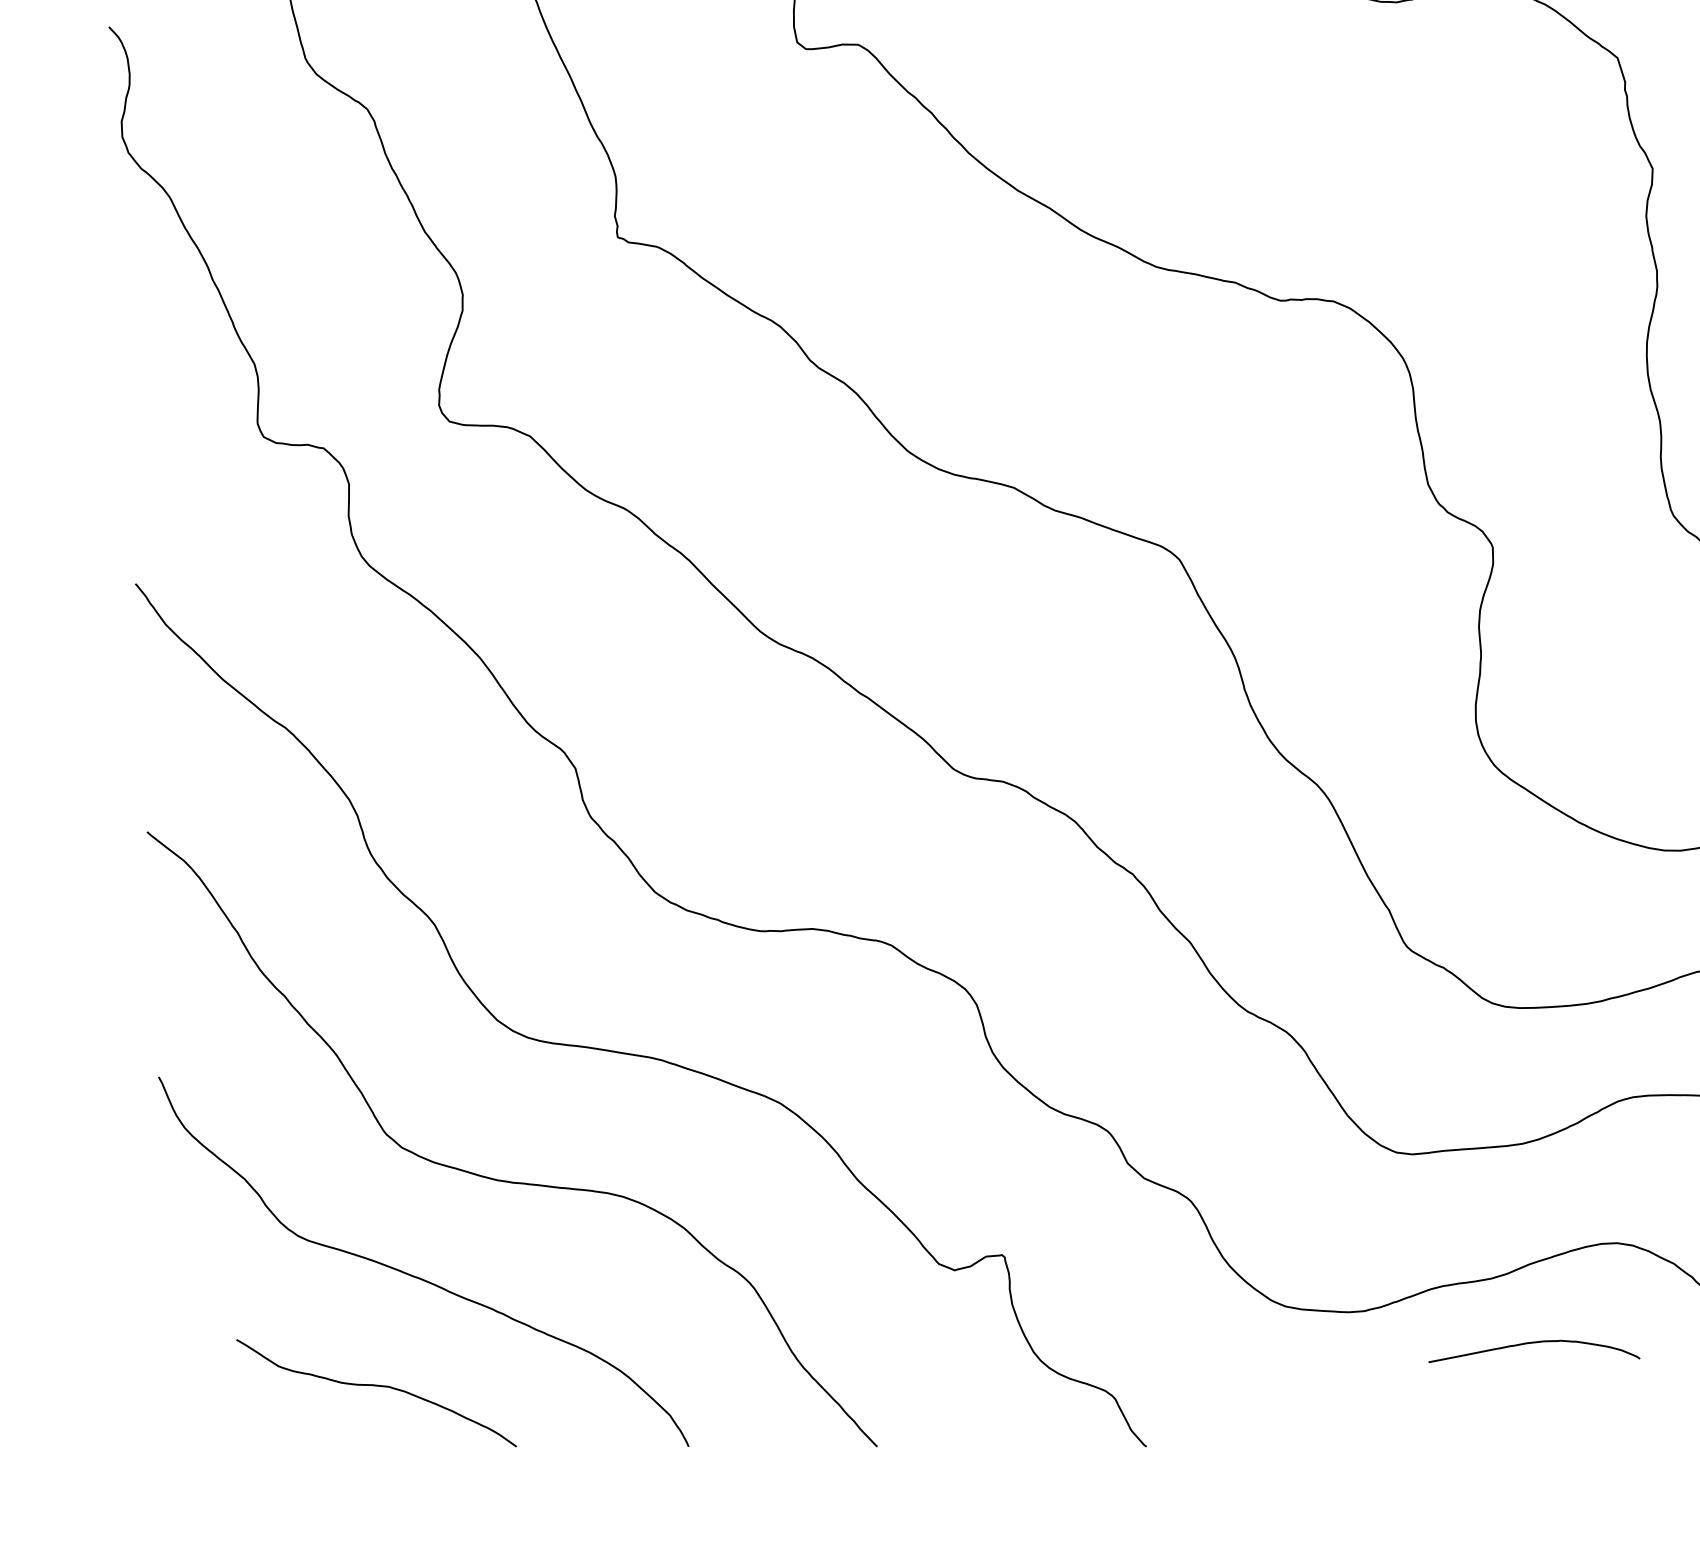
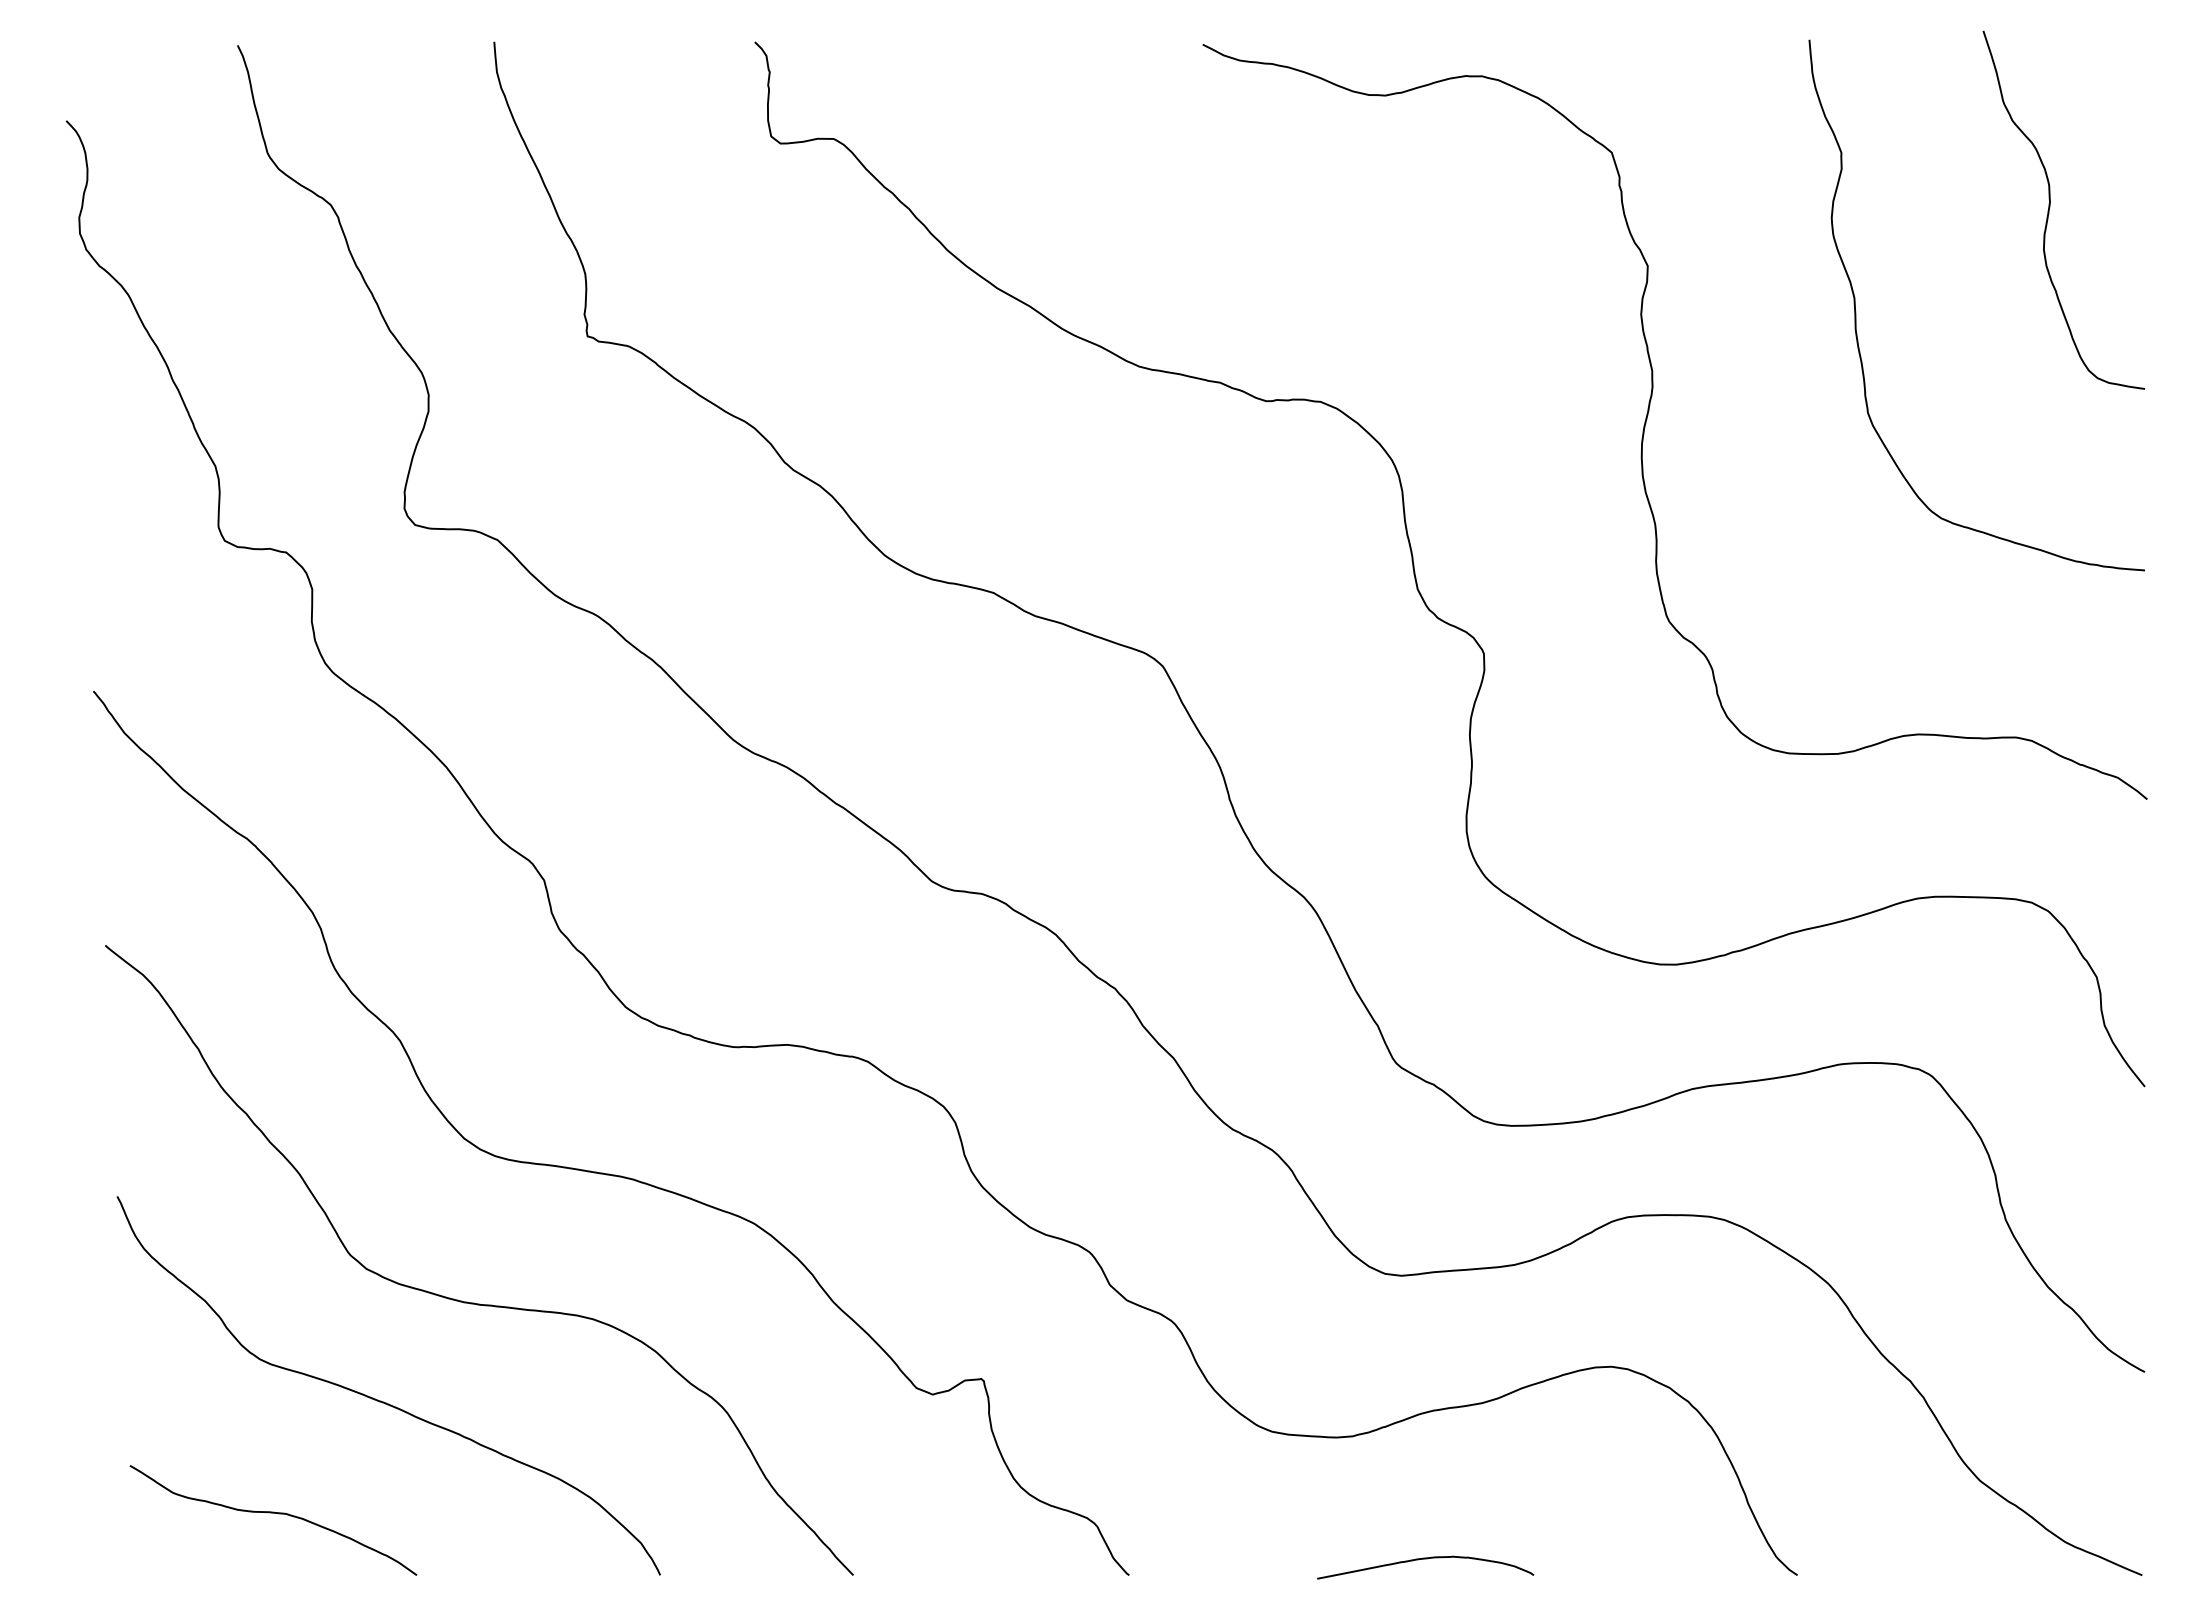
curve: (1534, 1343) -> (1425, 1559), moved
curve: (376, 1386) -> (273, 1513), moved

